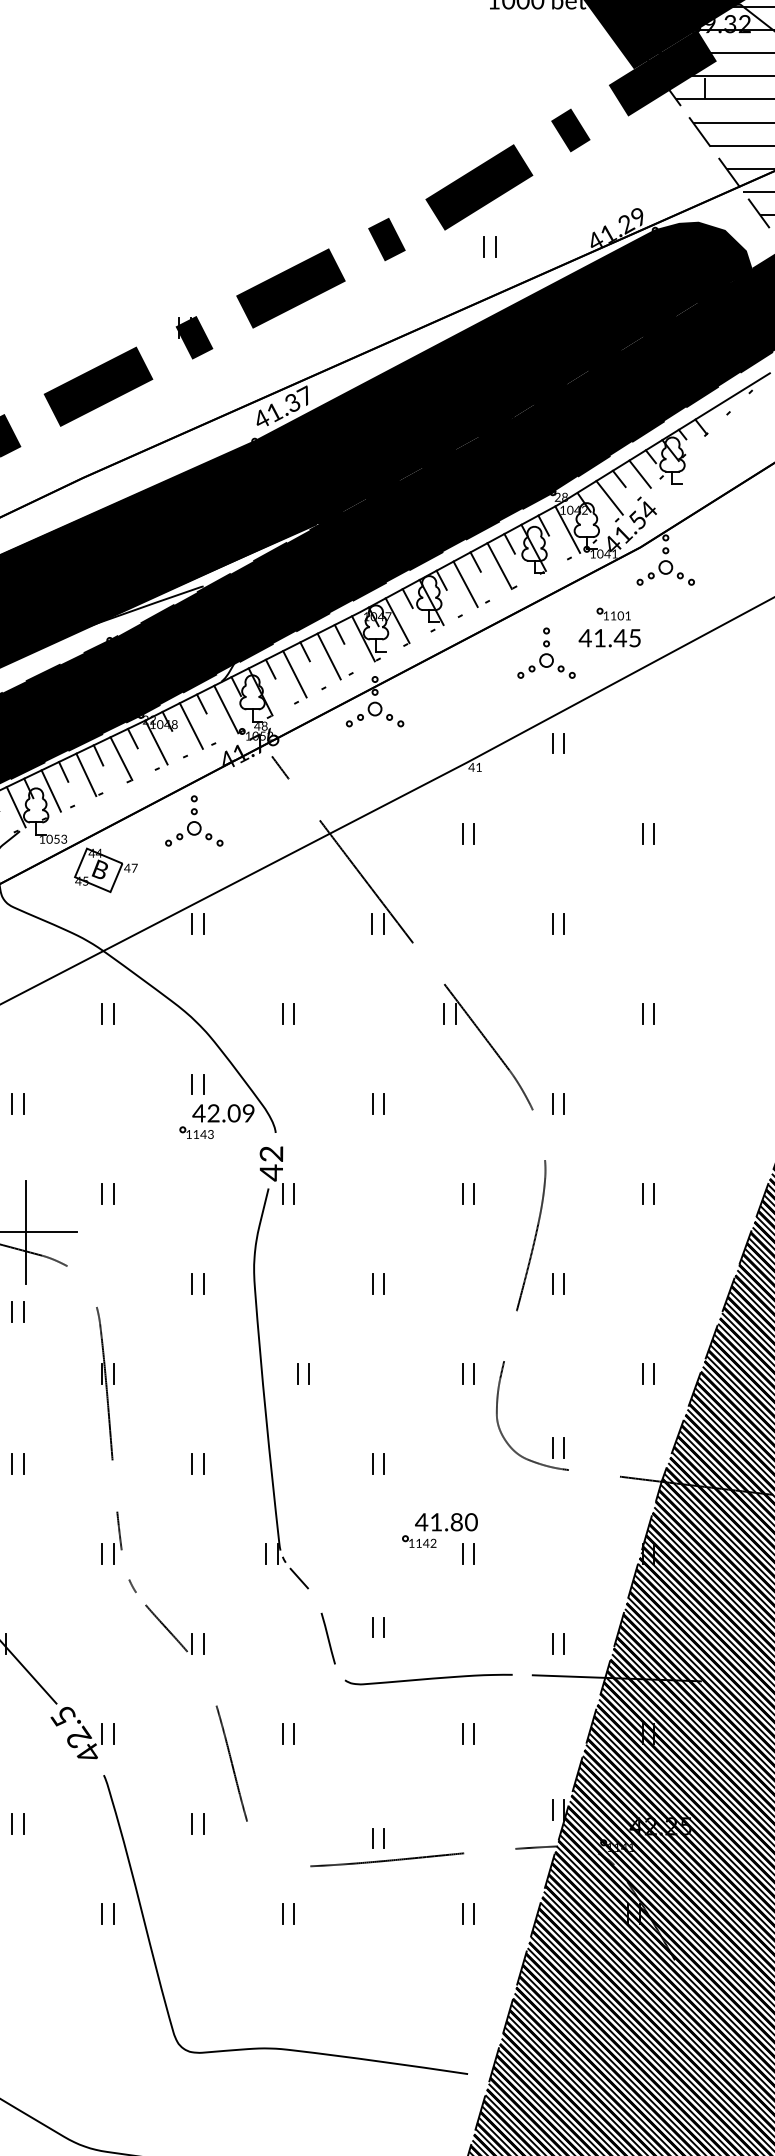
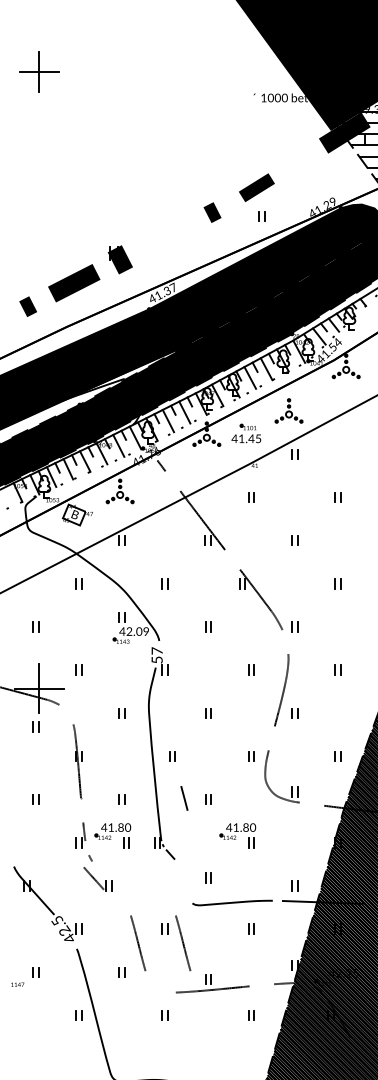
fill: (570, 128) -> (300, 159), removed
part: (478, 187) -> (256, 187), size x0.7
fill: (290, 287) -> (166, 235), removed
part: (192, 337) -> (119, 259), size x1.4
part: (610, 627) -> (246, 433), moved
text: (270, 1163) -> (156, 655), 42 -> 57
part: (178, 1538) -> (112, 835), added
part: (174, 1630) -> (97, 879), moved
line: (328, 1638) -> (184, 798), moved
line: (326, 1763) -> (183, 943), added

